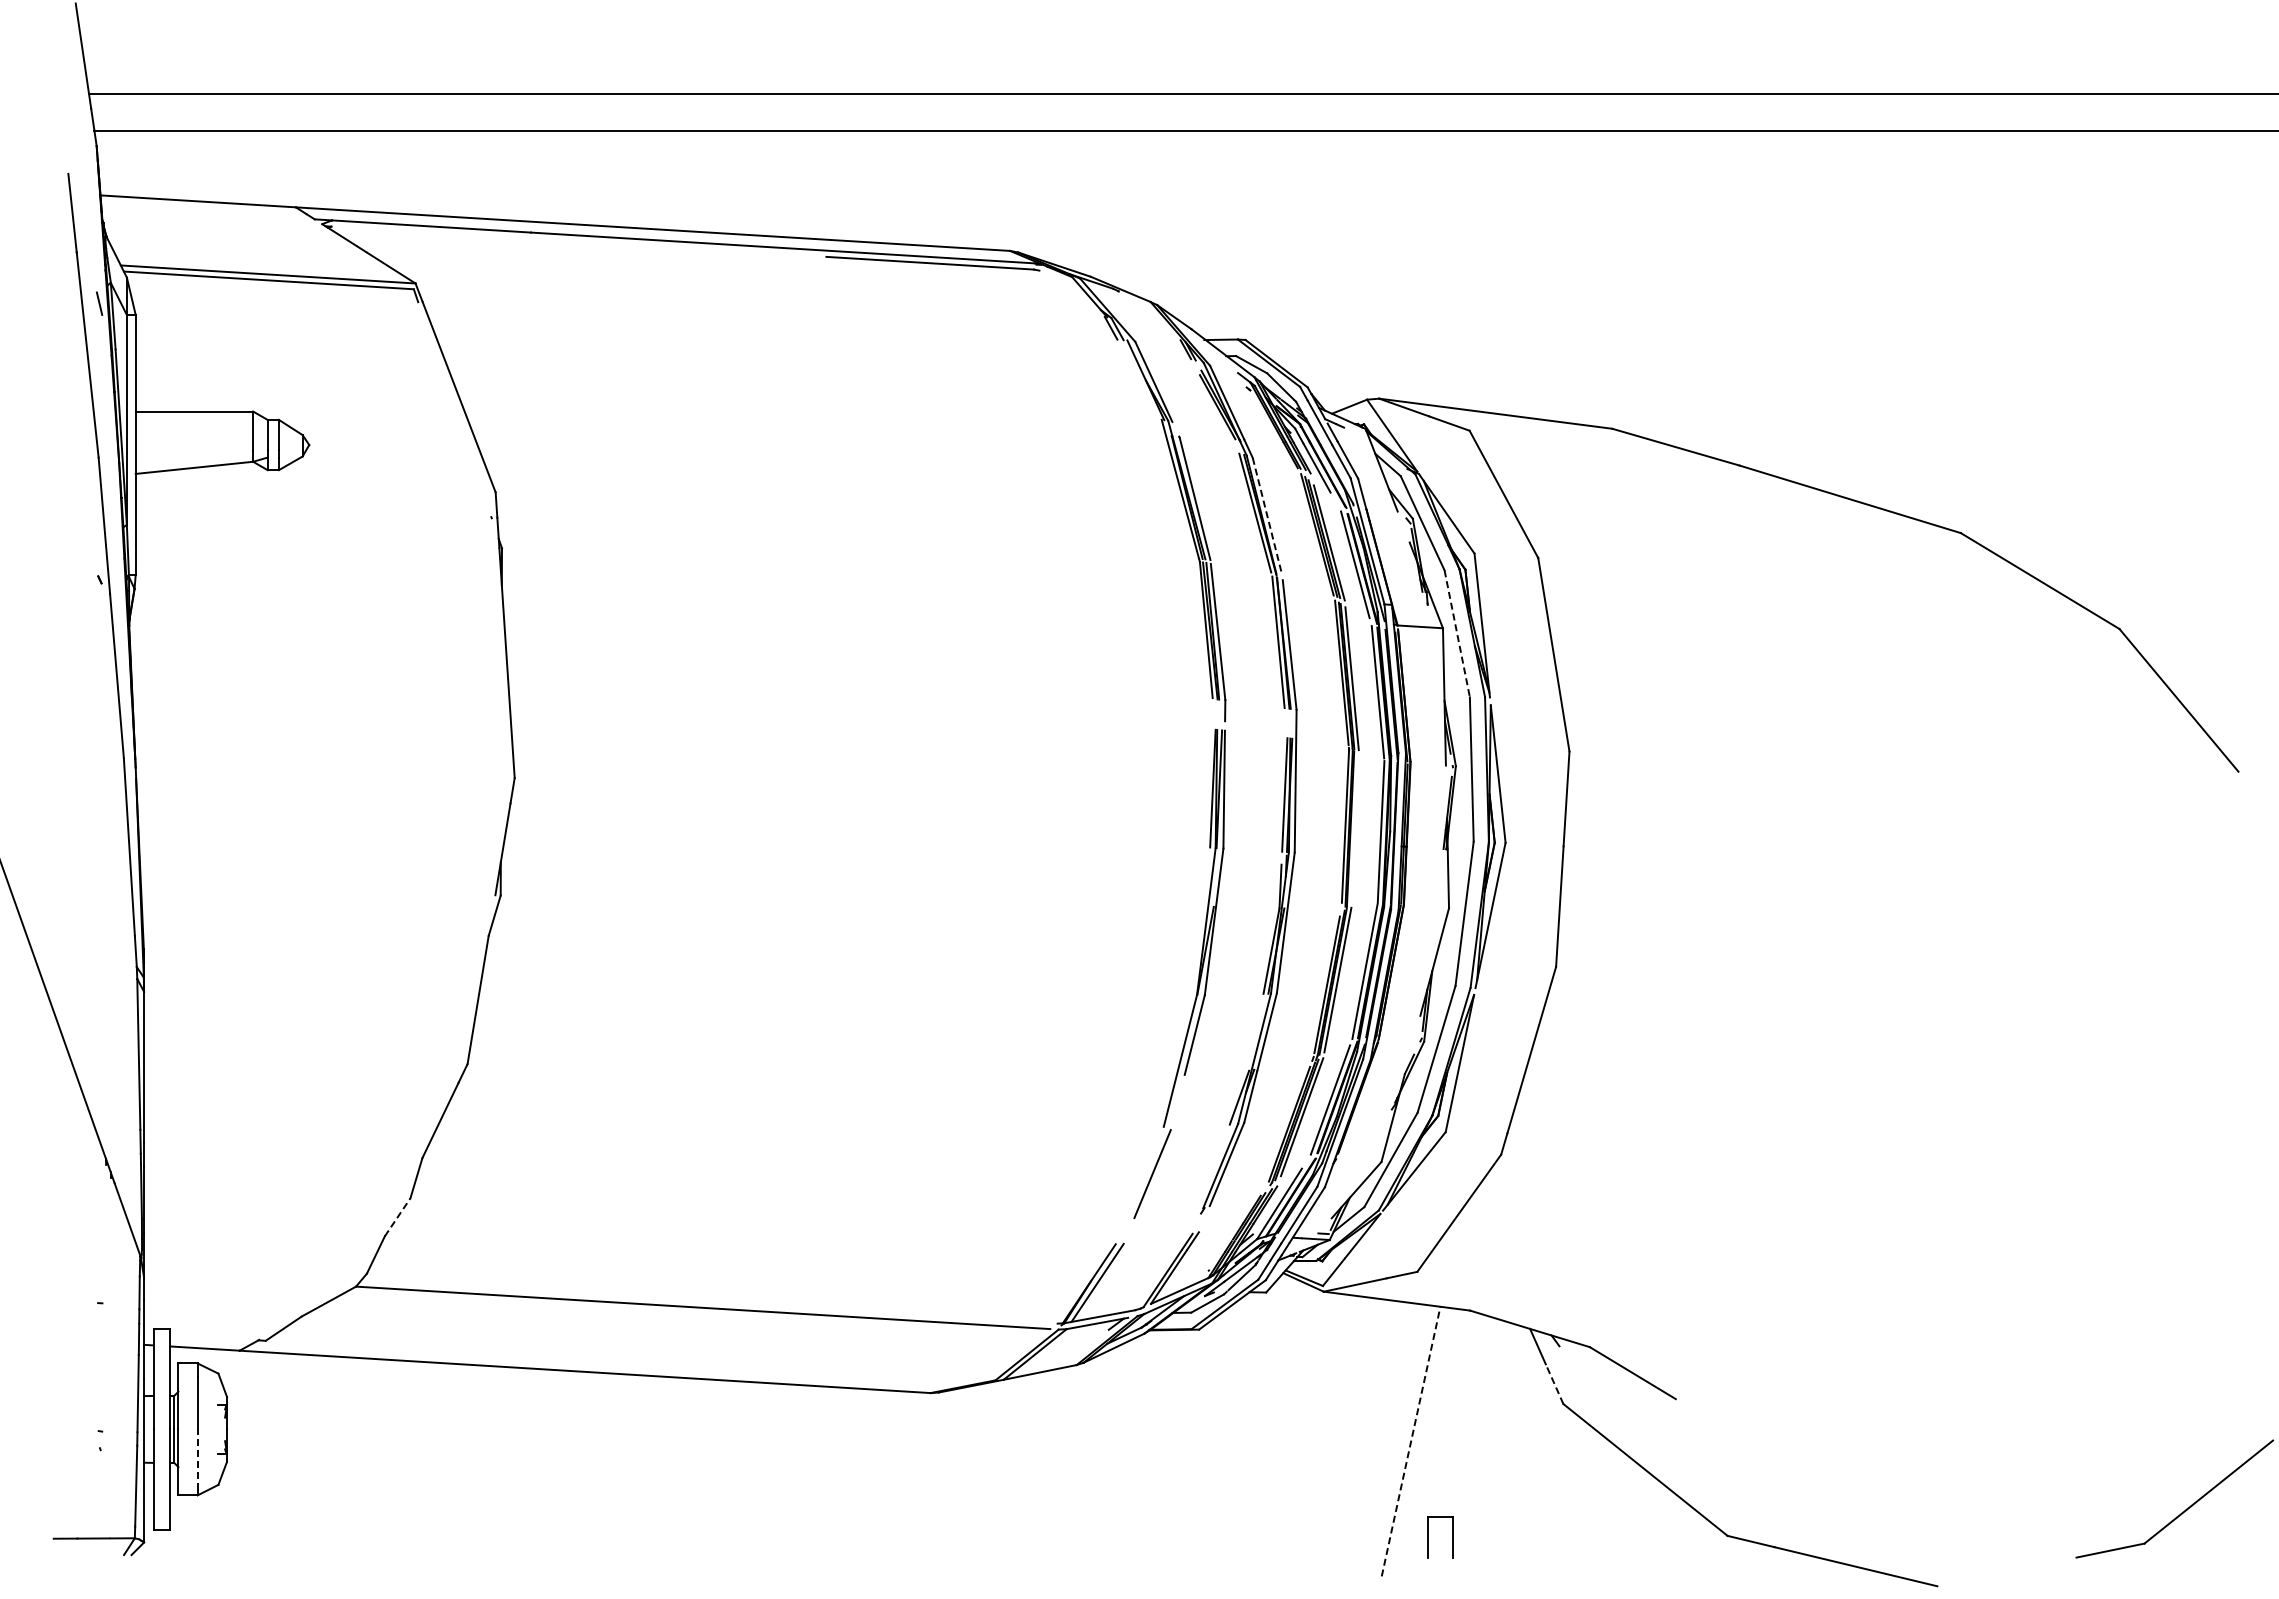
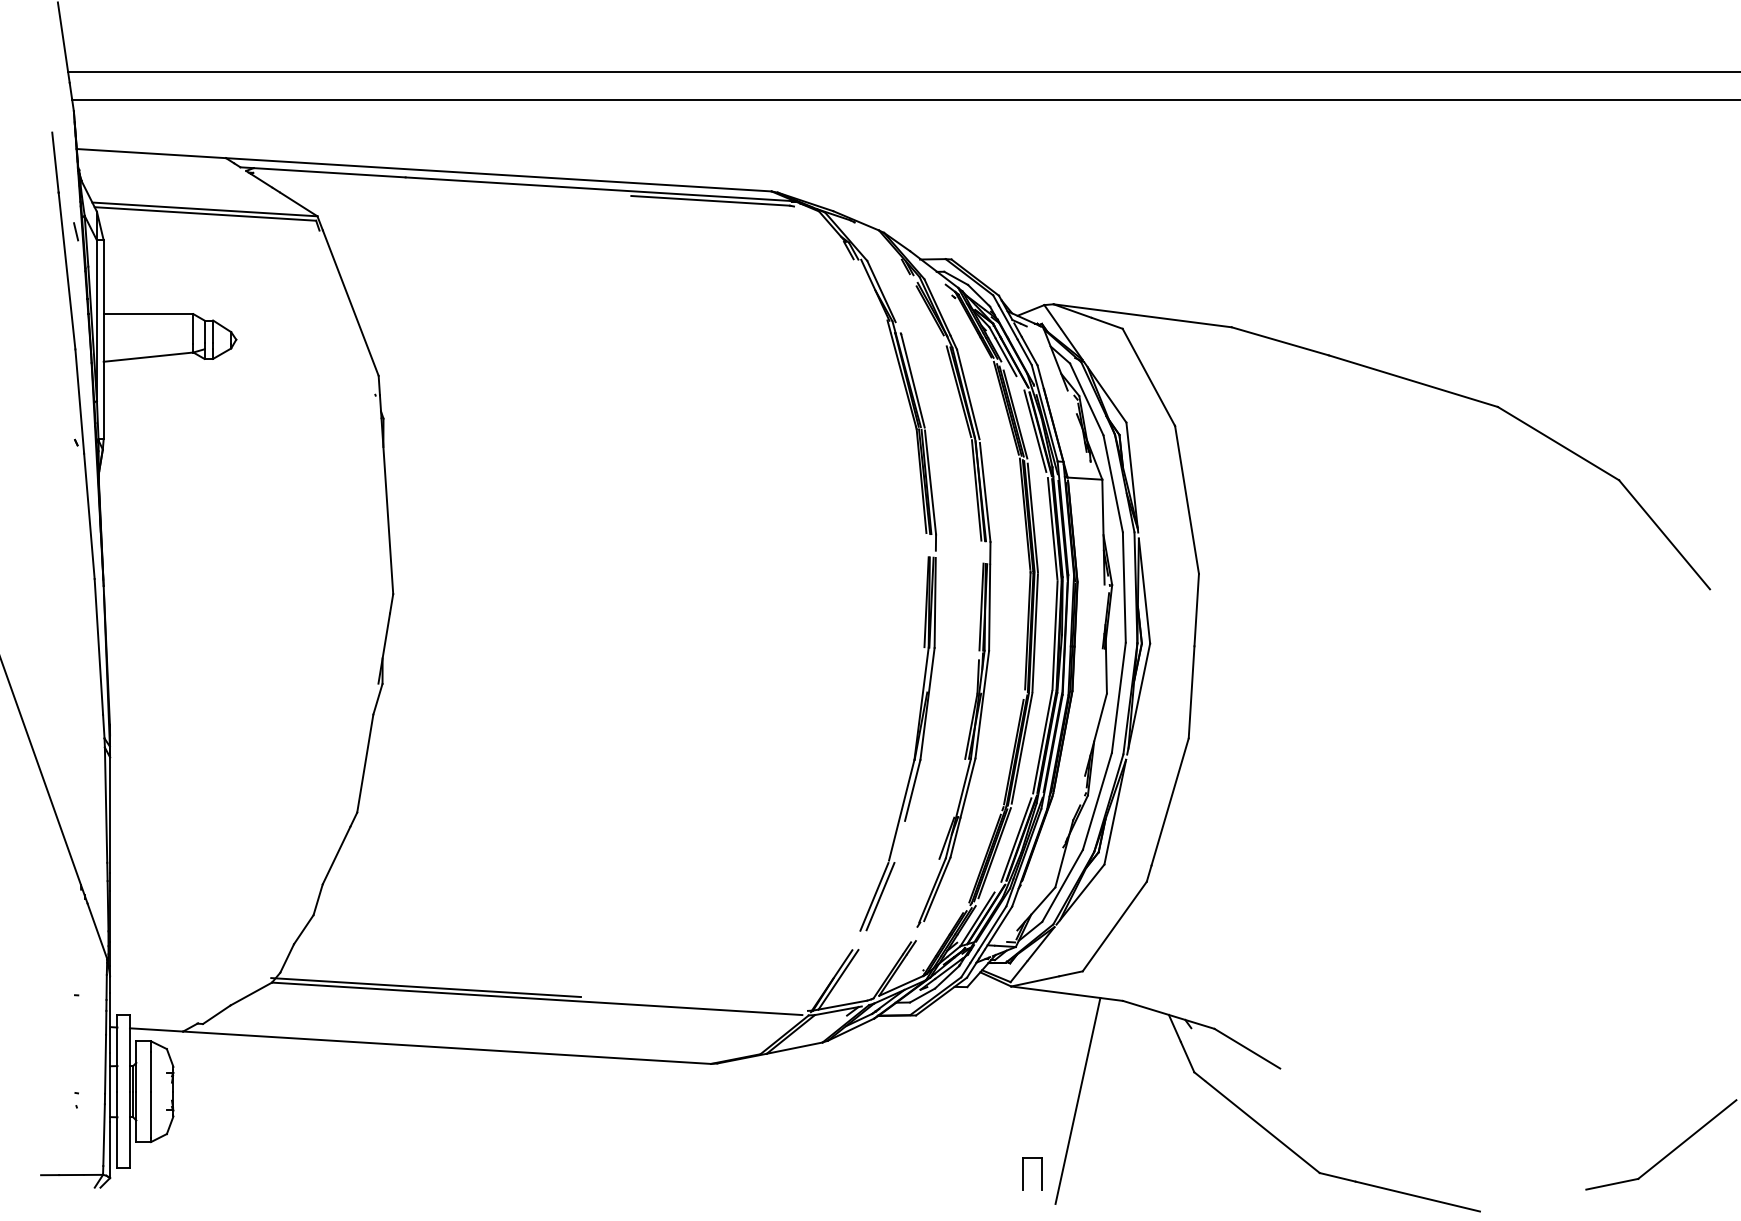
line: (1267, 516) -> (968, 394), dashed -> solid
line: (1457, 633) -> (1113, 483), dashed -> solid
line: (1354, 829) -> (1034, 633), added
line: (1144, 1174) -> (874, 896), added
line: (397, 1217) -> (303, 929), dashed -> solid
line: (557, 1292) -> (425, 987), added
line: (1554, 1384) -> (1187, 1057), dashed -> solid
line: (1411, 1441) -> (1078, 1100), dashed -> solid
line: (197, 1459) -> (150, 1114), dashed -> solid
part: (1428, 1537) -> (1023, 1174), moved

